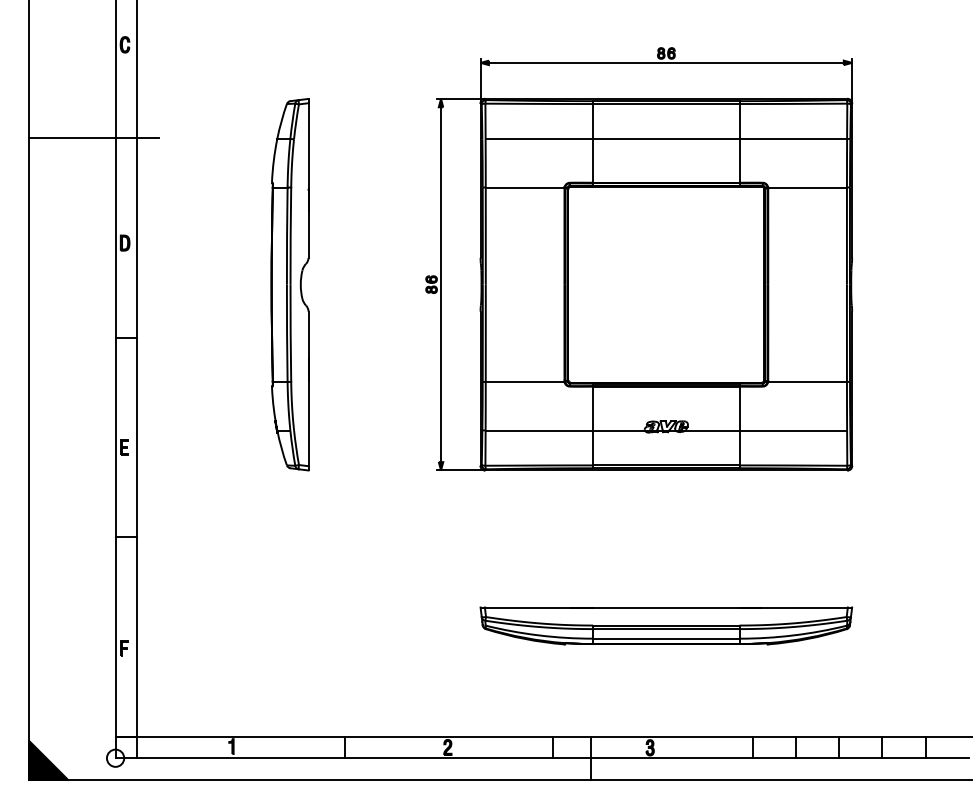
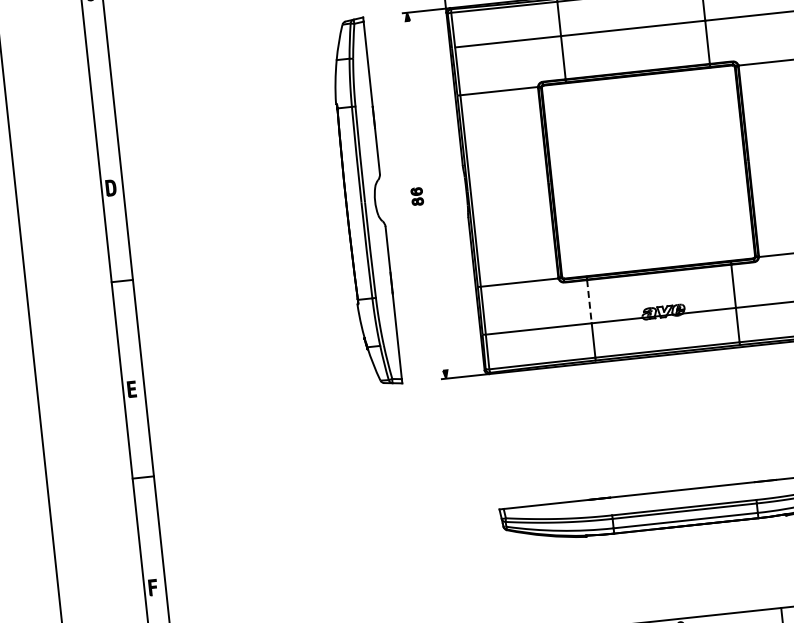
line: (93, 138) -> (68, 88), removed
part: (289, 284) -> (364, 202), moved
line: (441, 284) -> (427, 195), removed
line: (593, 408) -> (589, 301), solid -> dashed

